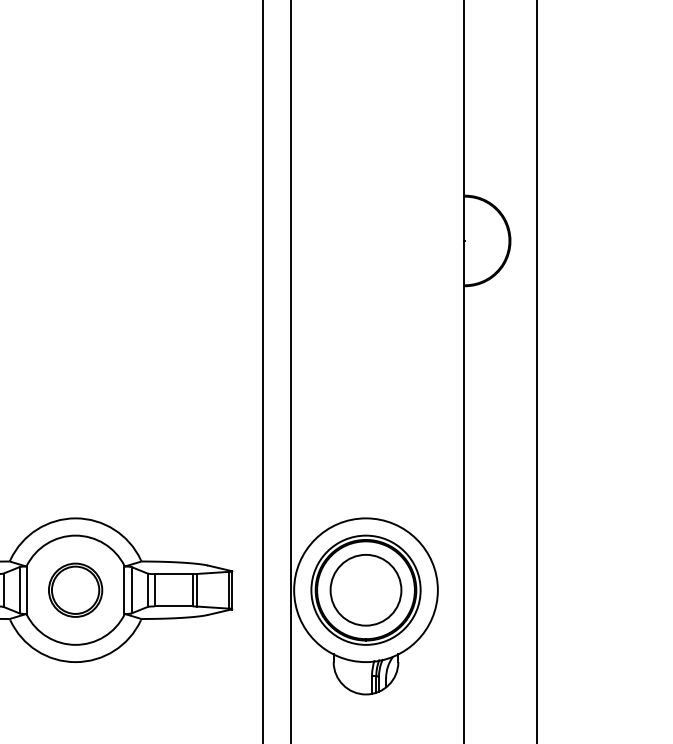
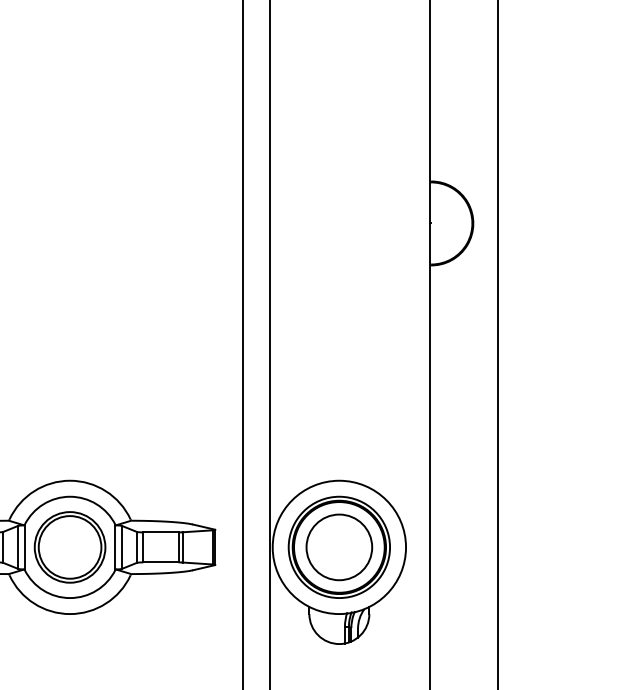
part: (75, 590) -> (69, 547), size x1.43

